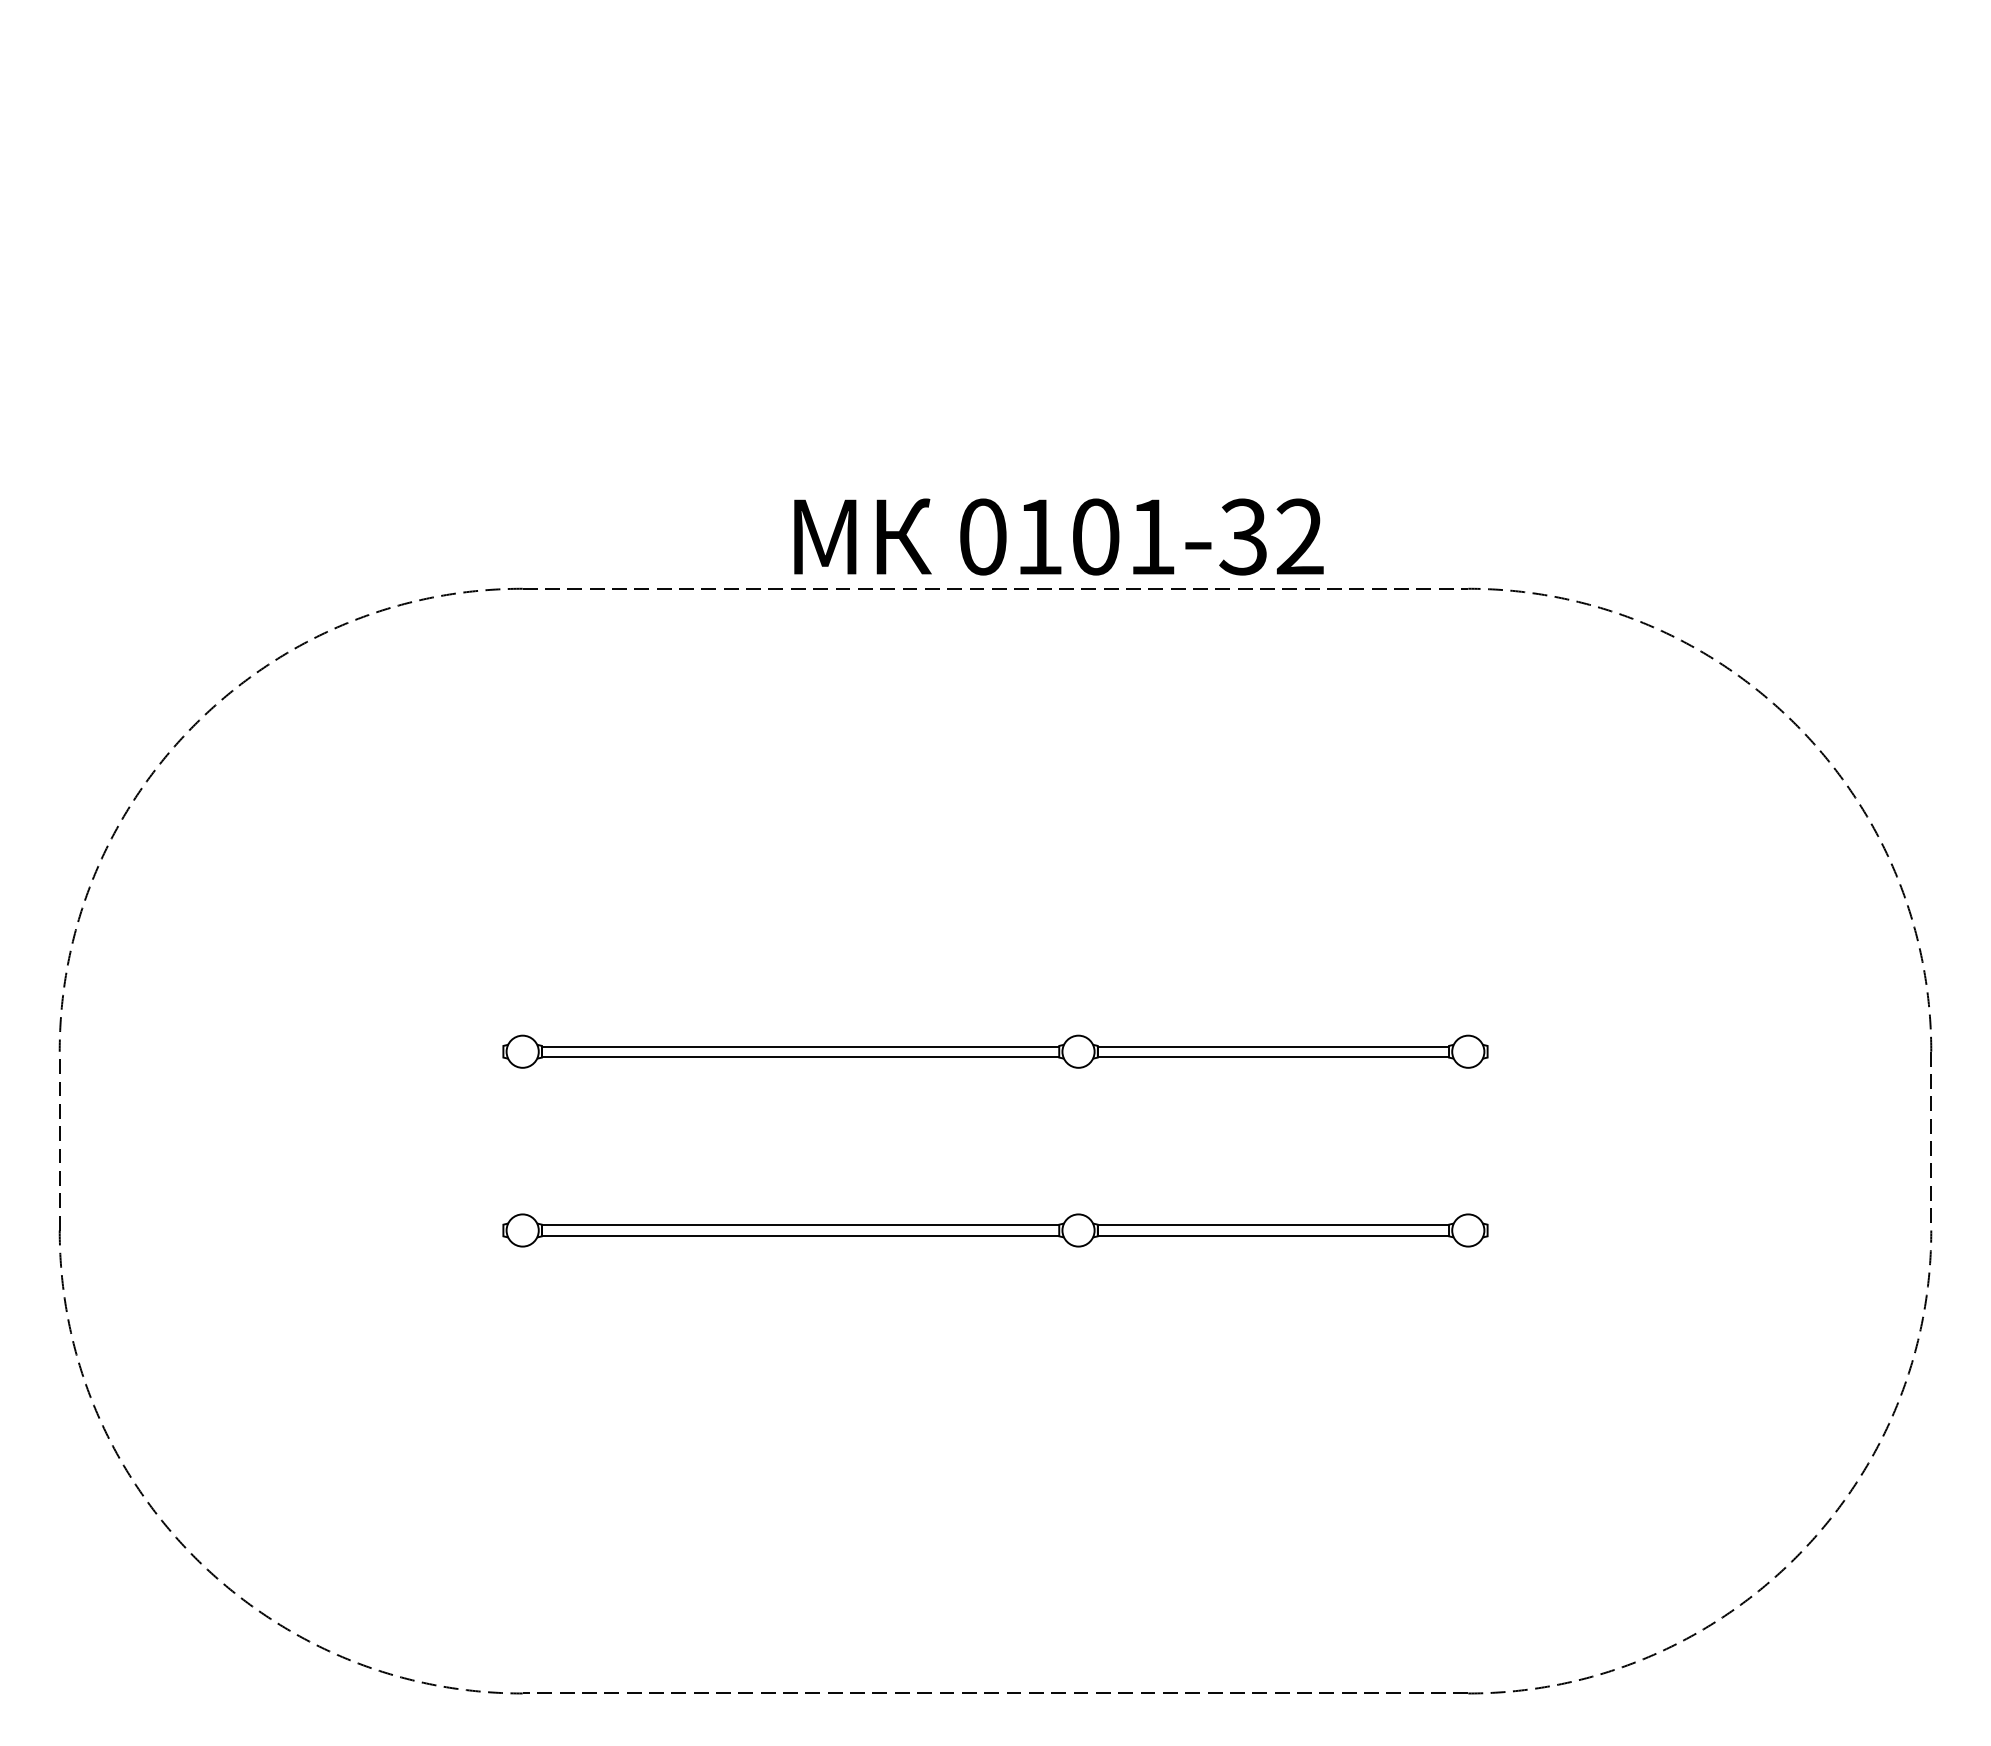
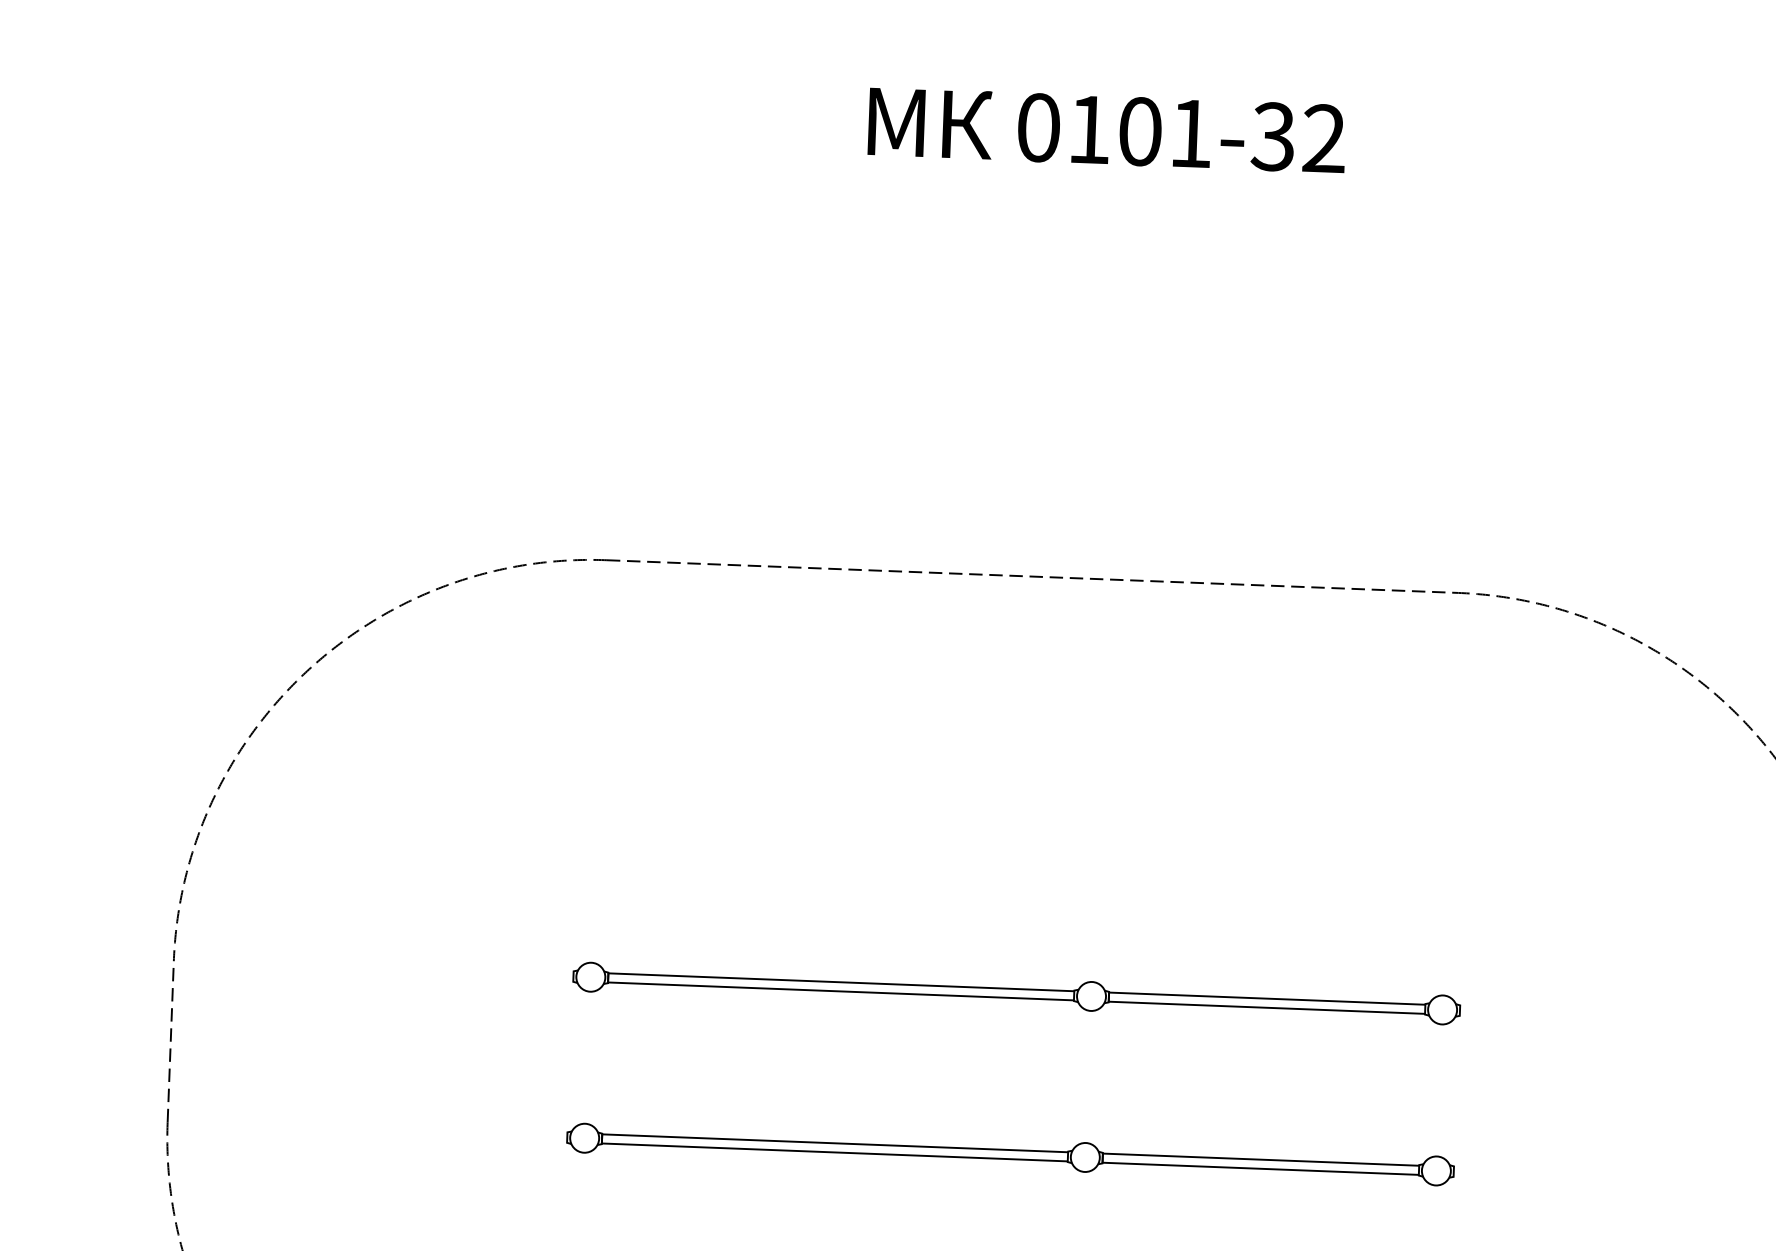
text: (1058, 536) -> (1106, 129), moved

